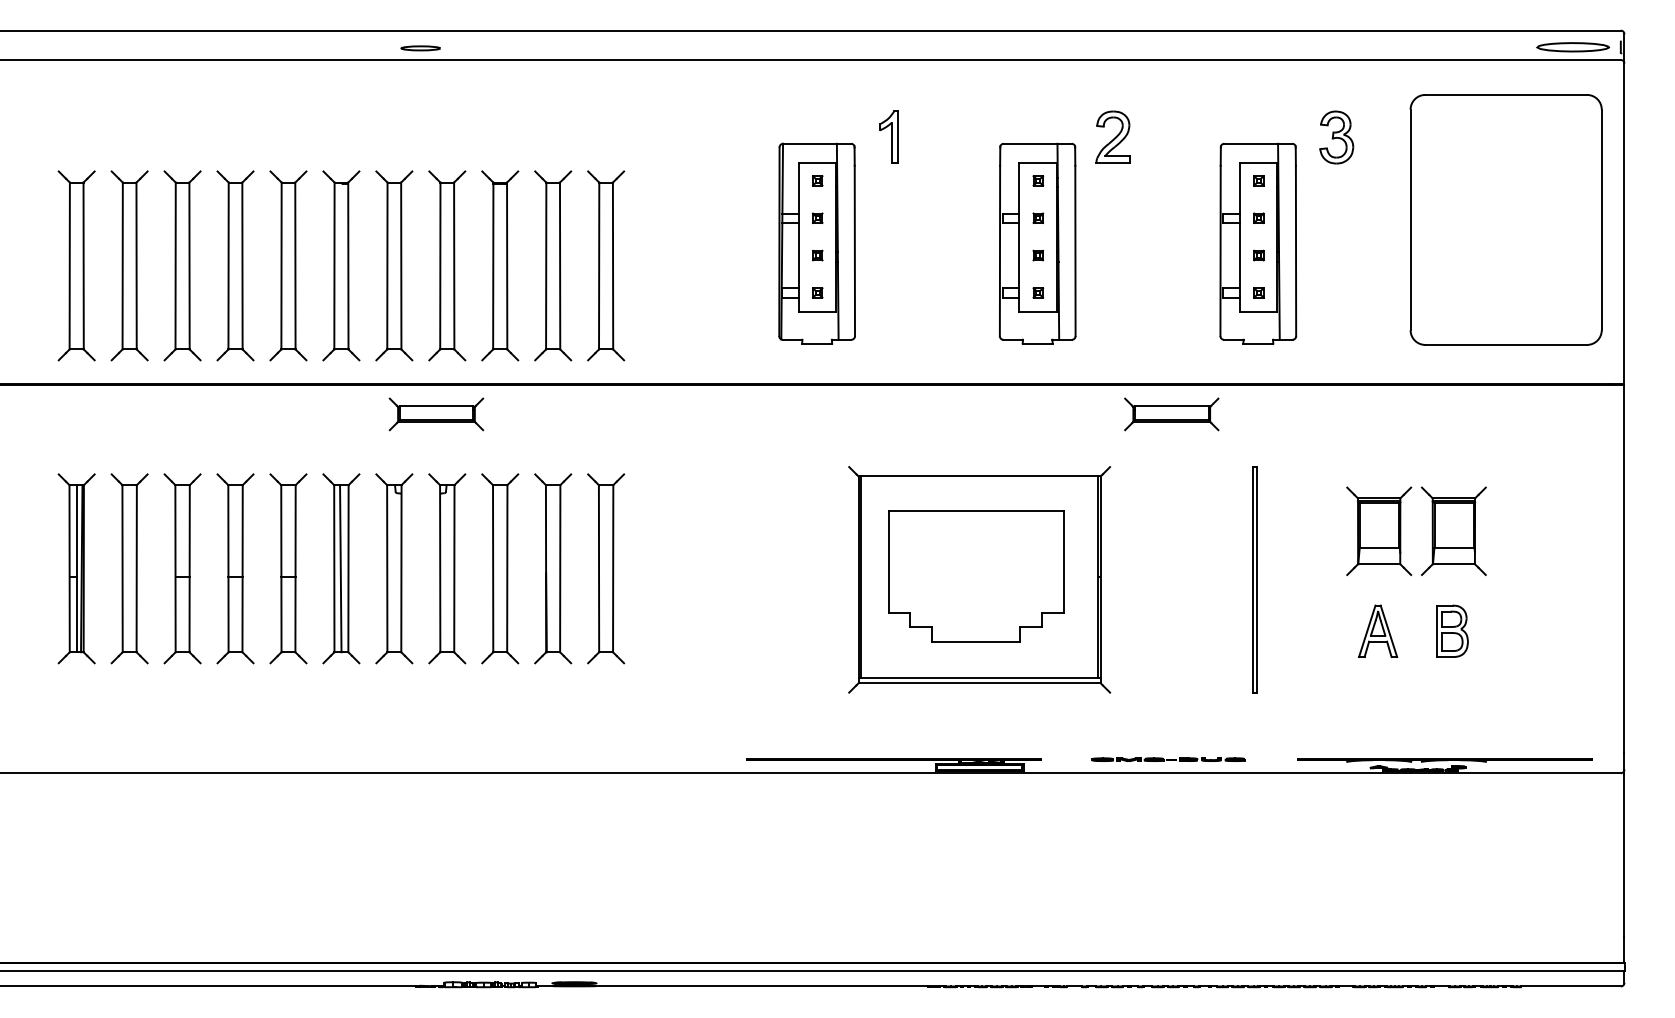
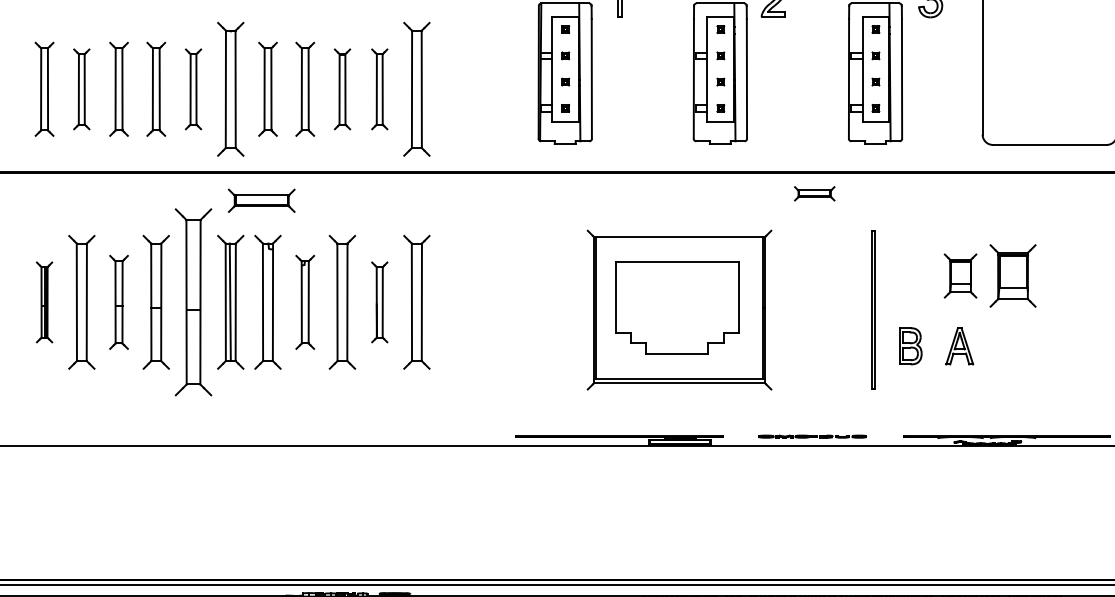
part: (76, 265) -> (44, 89), size x0.7
part: (129, 265) -> (81, 89), size x0.6
part: (182, 265) -> (119, 89), size x0.7
part: (235, 265) -> (156, 89), size x0.7
part: (288, 265) -> (193, 89), size x0.6
part: (394, 265) -> (268, 89), size x0.7
part: (447, 265) -> (305, 89), size x0.7
part: (500, 265) -> (342, 89), size x0.6
part: (553, 265) -> (379, 89), size x0.6
part: (436, 414) -> (261, 200), moved
part: (1171, 414) -> (814, 193), size x0.6
part: (1379, 531) -> (960, 276), size x0.7
part: (76, 568) -> (44, 302), size x0.6
part: (182, 568) -> (119, 302), size x0.7
part: (288, 568) -> (193, 302), size x1.4
part: (447, 568) -> (305, 302), size x0.7
part: (553, 568) -> (379, 302), size x0.6
part: (1452, 630) -> (910, 345), moved

